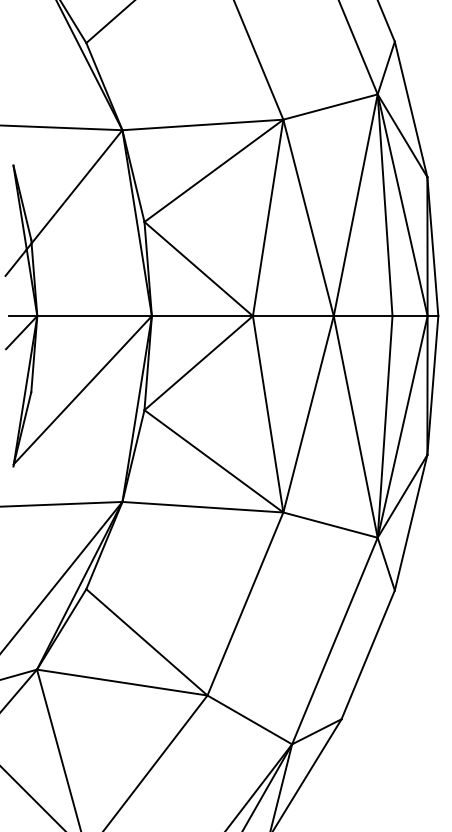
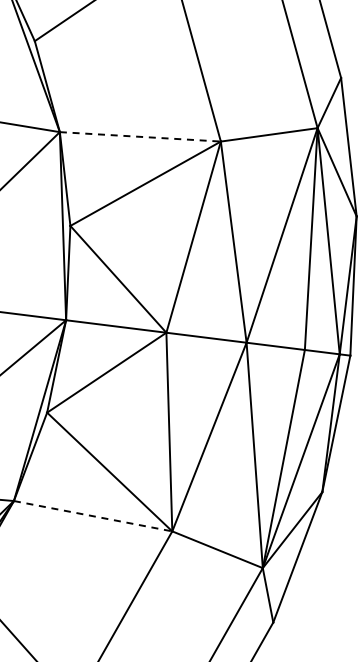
line: (202, 124) -> (140, 136), solid -> dashed
line: (202, 507) -> (92, 516), solid -> dashed

